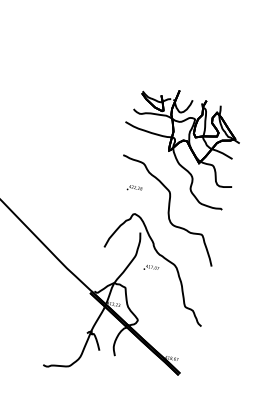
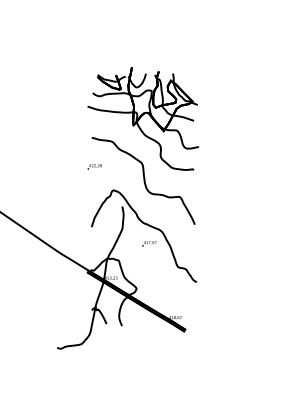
text: (134, 188) -> (94, 166), moved
text: (151, 268) -> (149, 243), moved

